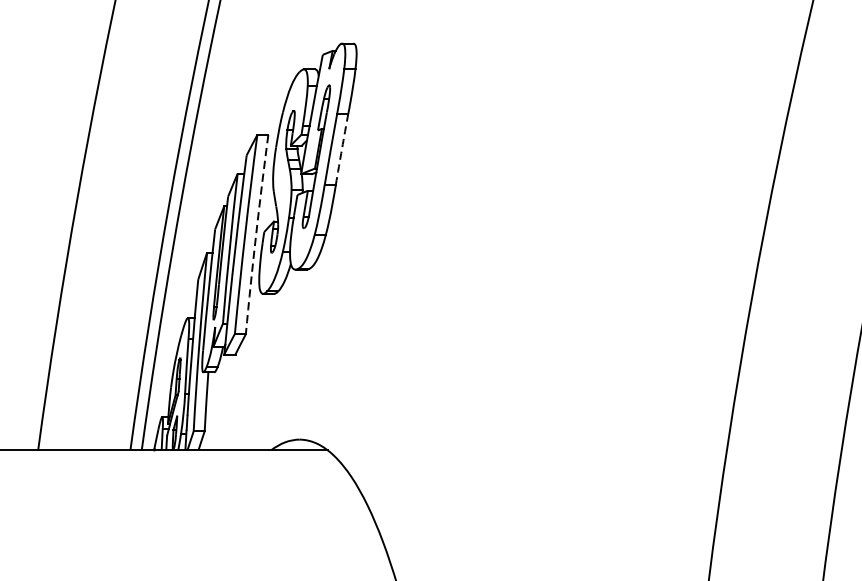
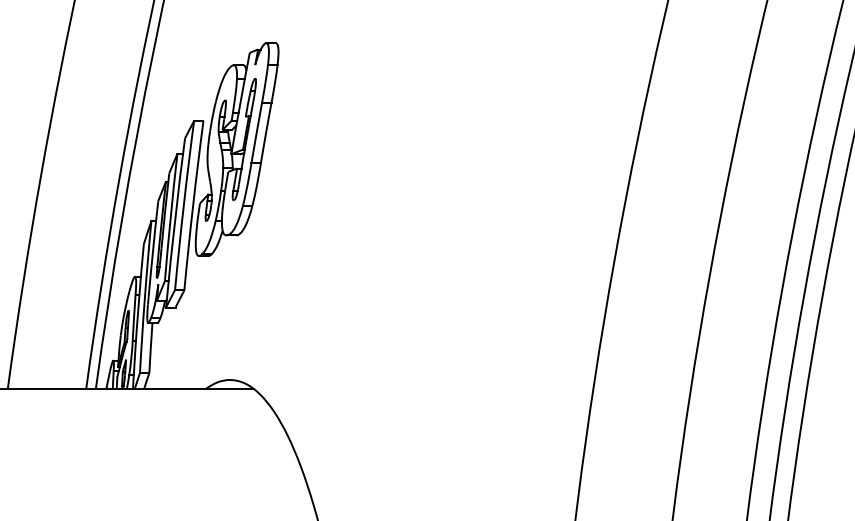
arc: (342, 148) -> (266, 132), dashed -> solid
arc: (256, 234) -> (193, 205), dashed -> solid

